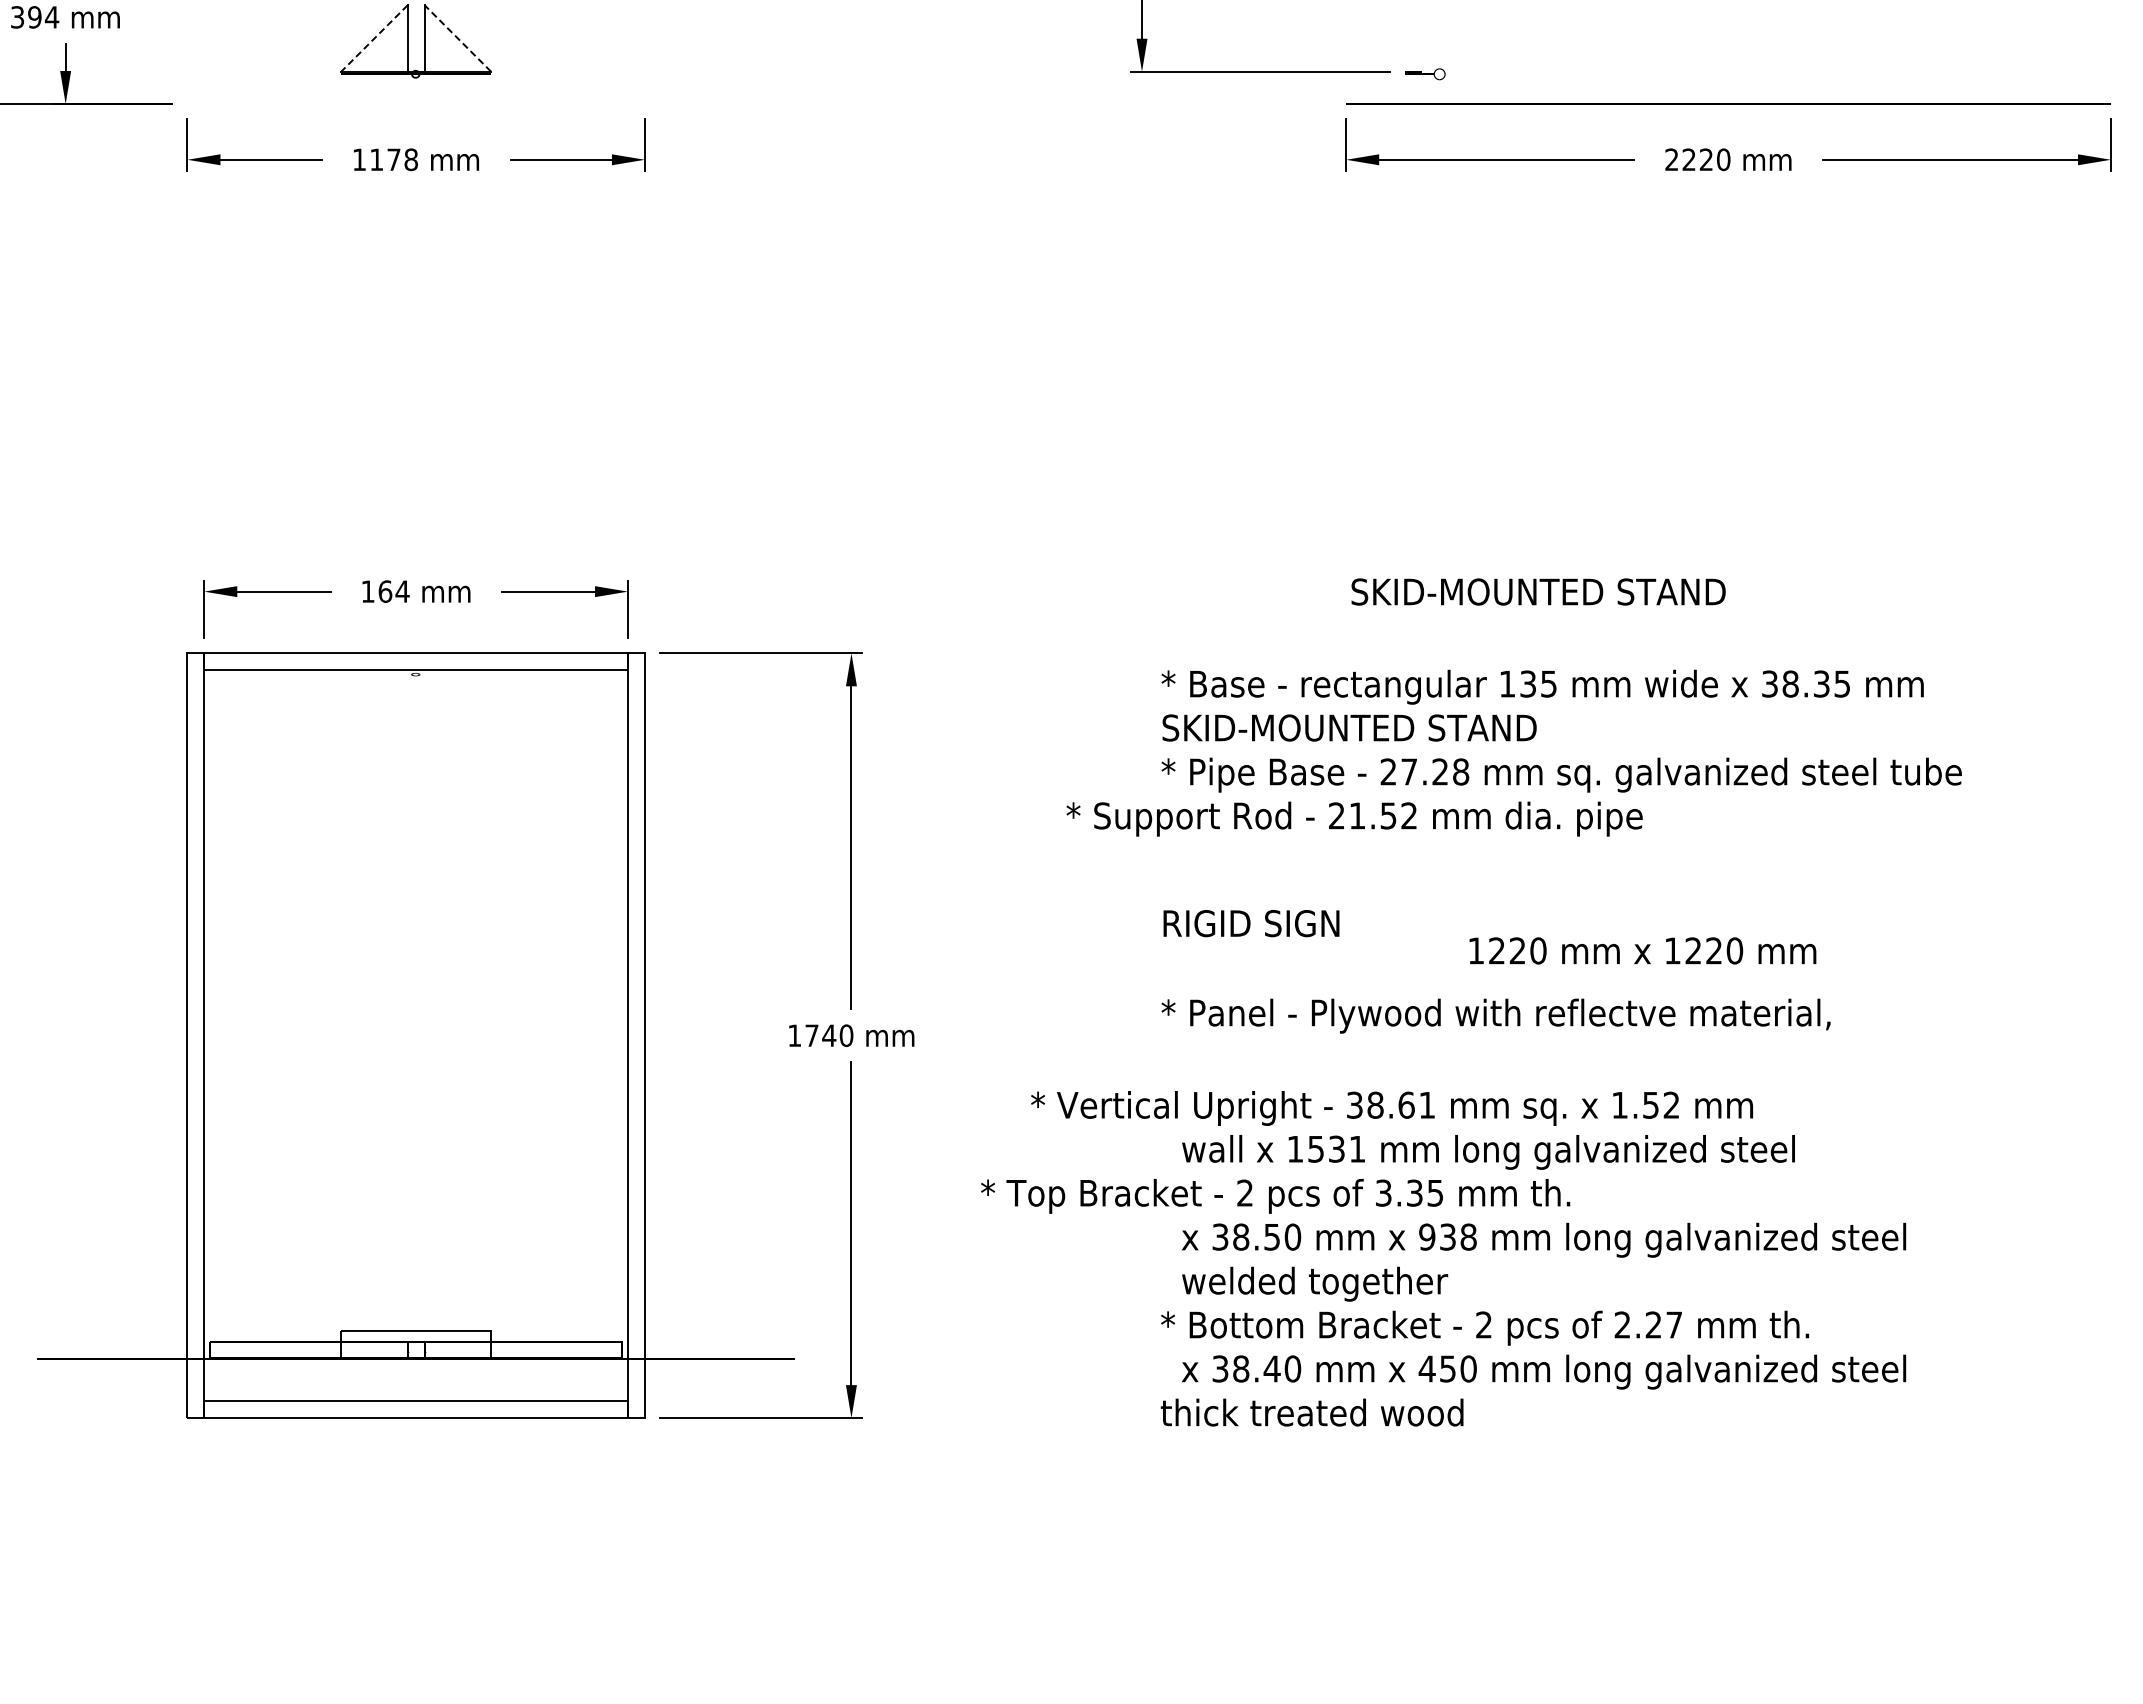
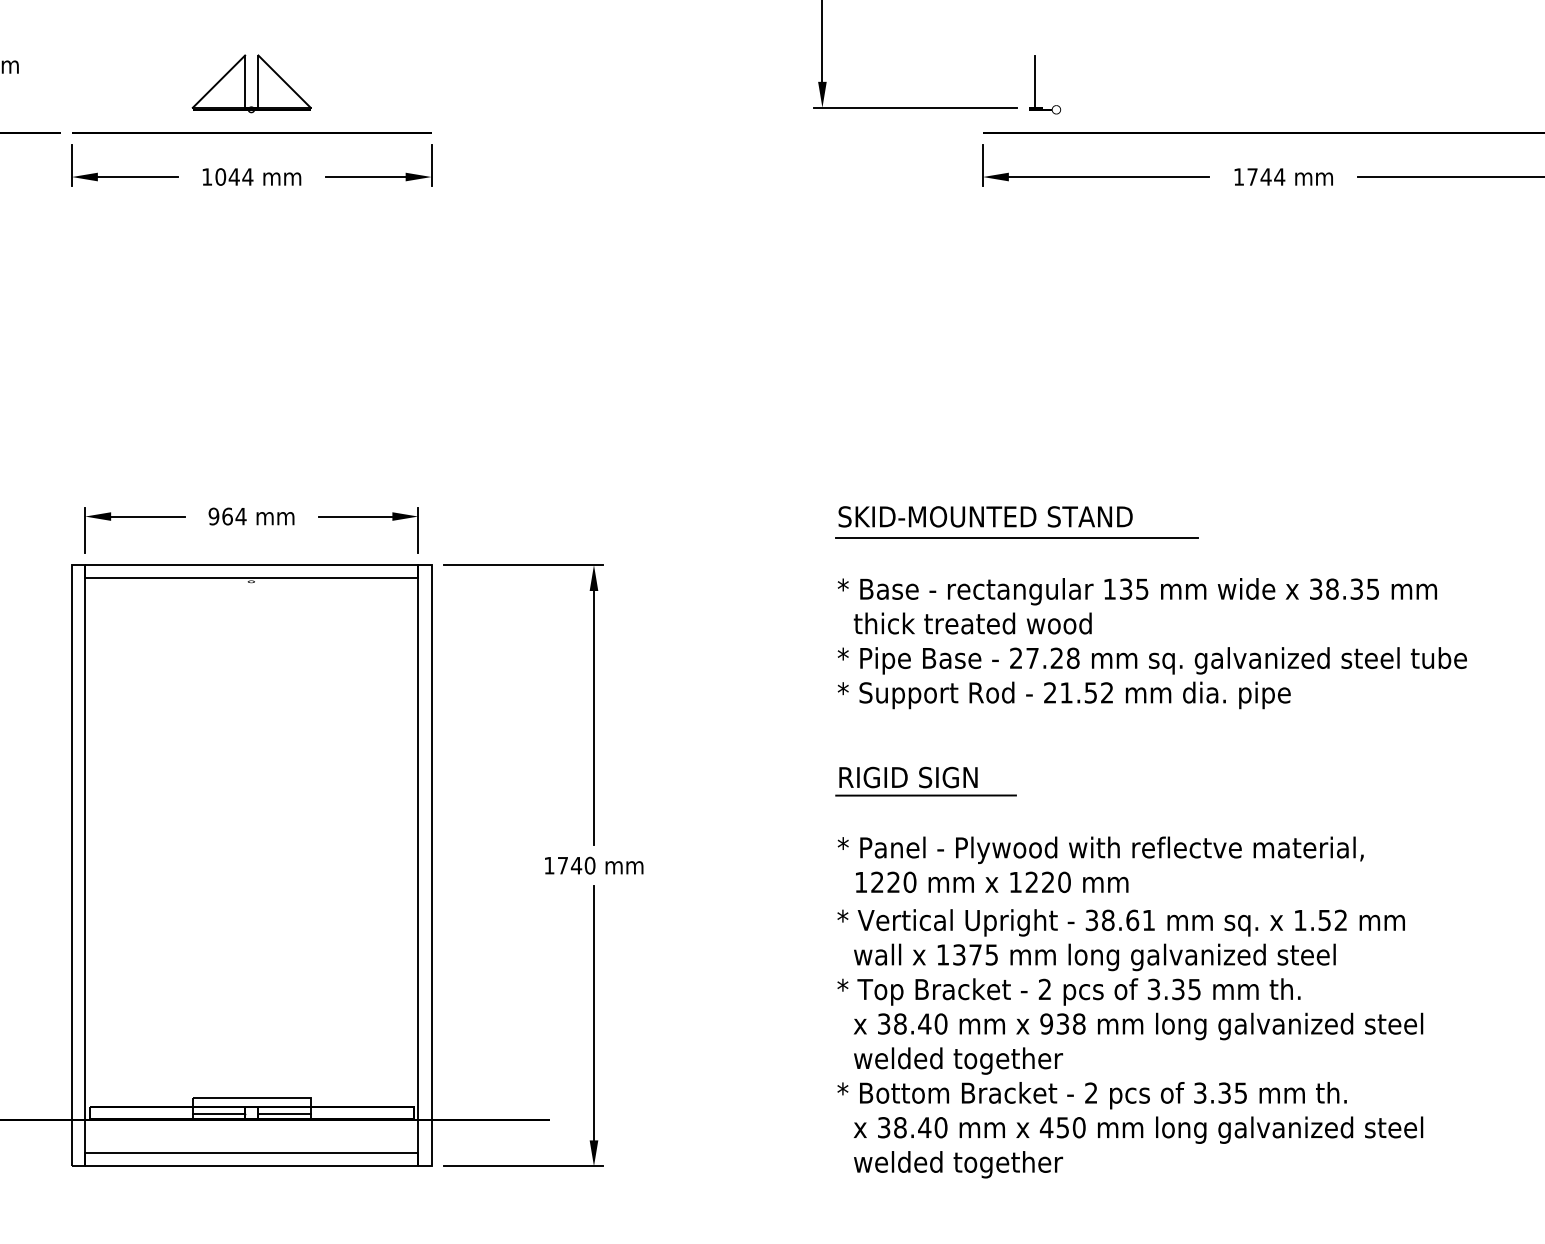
line: (374, 38) -> (218, 81), dashed -> solid
line: (457, 38) -> (284, 81), dashed -> solid
line: (1412, 38) -> (1035, 81), added
line: (415, 103) -> (251, 132), added
text: (394, 159) -> (234, 176), 1178 -> 1044
text: (1697, 159) -> (1259, 176), 2220 -> 1744
text: (367, 591) -> (213, 516), 164 -> 964
text: (1538, 591) -> (985, 516), moved
line: (1389, 619) -> (1016, 538), added
text: (1349, 727) -> (985, 623), SKID-MOUNTED STAND -> thick treated wood
text: (1354, 818) -> (1064, 694), moved
line: (1273, 946) -> (925, 795), added
text: (1642, 950) -> (991, 882), moved
text: (1391, 1108) -> (1120, 922), moved
text: (1337, 1148) -> (976, 954), 1531 -> 1375
text: (1275, 1196) -> (1068, 992), moved
text: (1271, 1237) -> (924, 1024), 38.50 -> 38.40
text: (1647, 1324) -> (1219, 1092), 2.27 -> 3.35
line: (374, 1351) -> (218, 1113), added
line: (457, 1351) -> (284, 1113), added
text: (1311, 1415) -> (955, 1164), thick treated wood -> welded together

